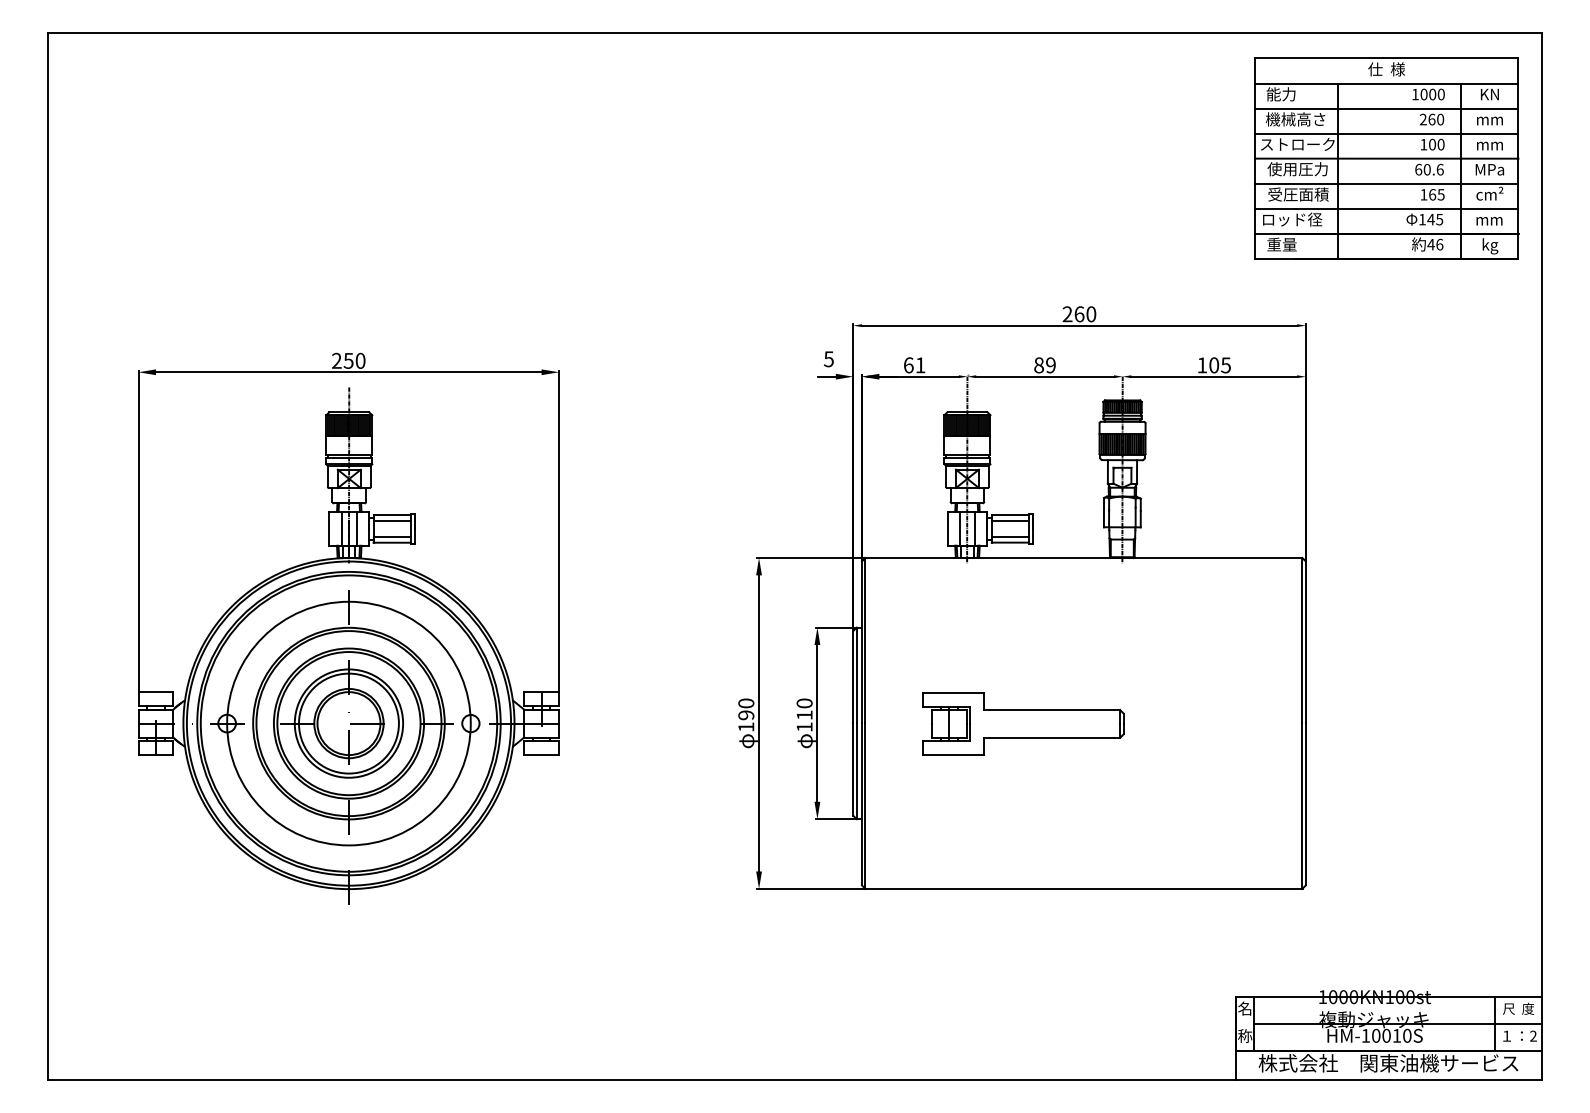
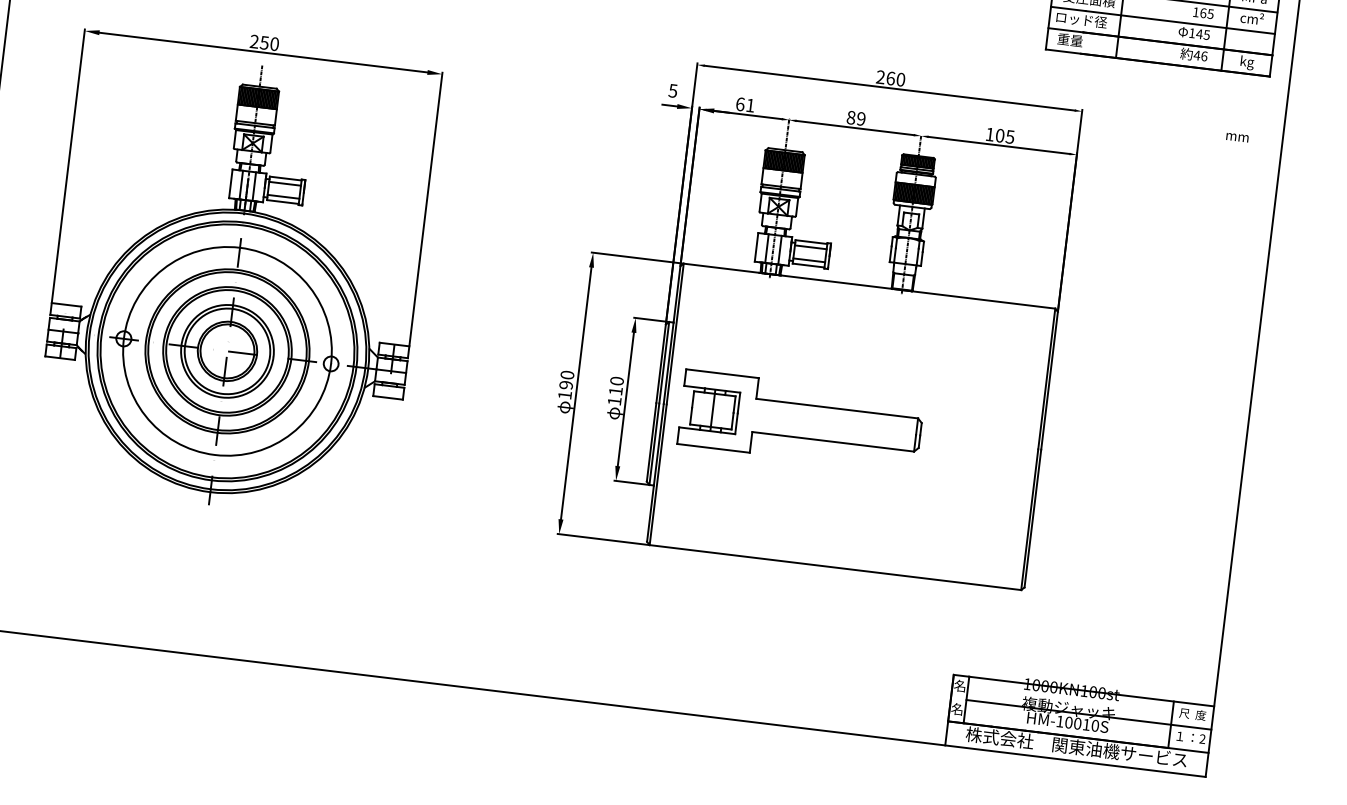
text: (1489, 221) -> (1237, 137), moved
part: (1023, 723) -> (801, 420), size x1.4
text: (1245, 1035) -> (957, 708), 称 -> 名

